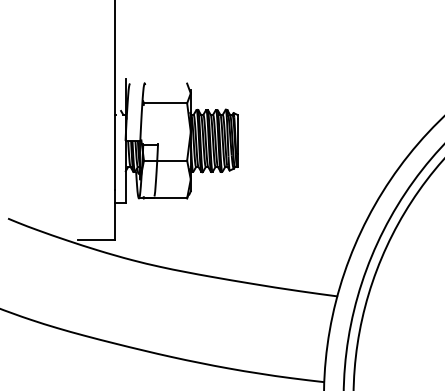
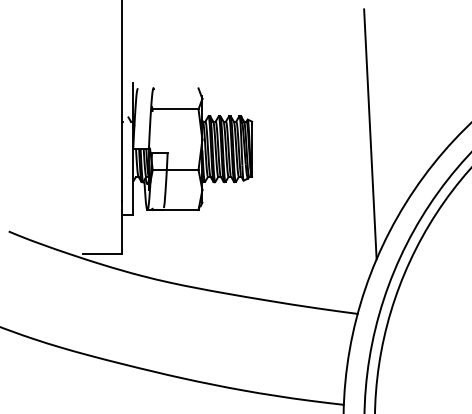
line: (349, 126) -> (370, 133), added

